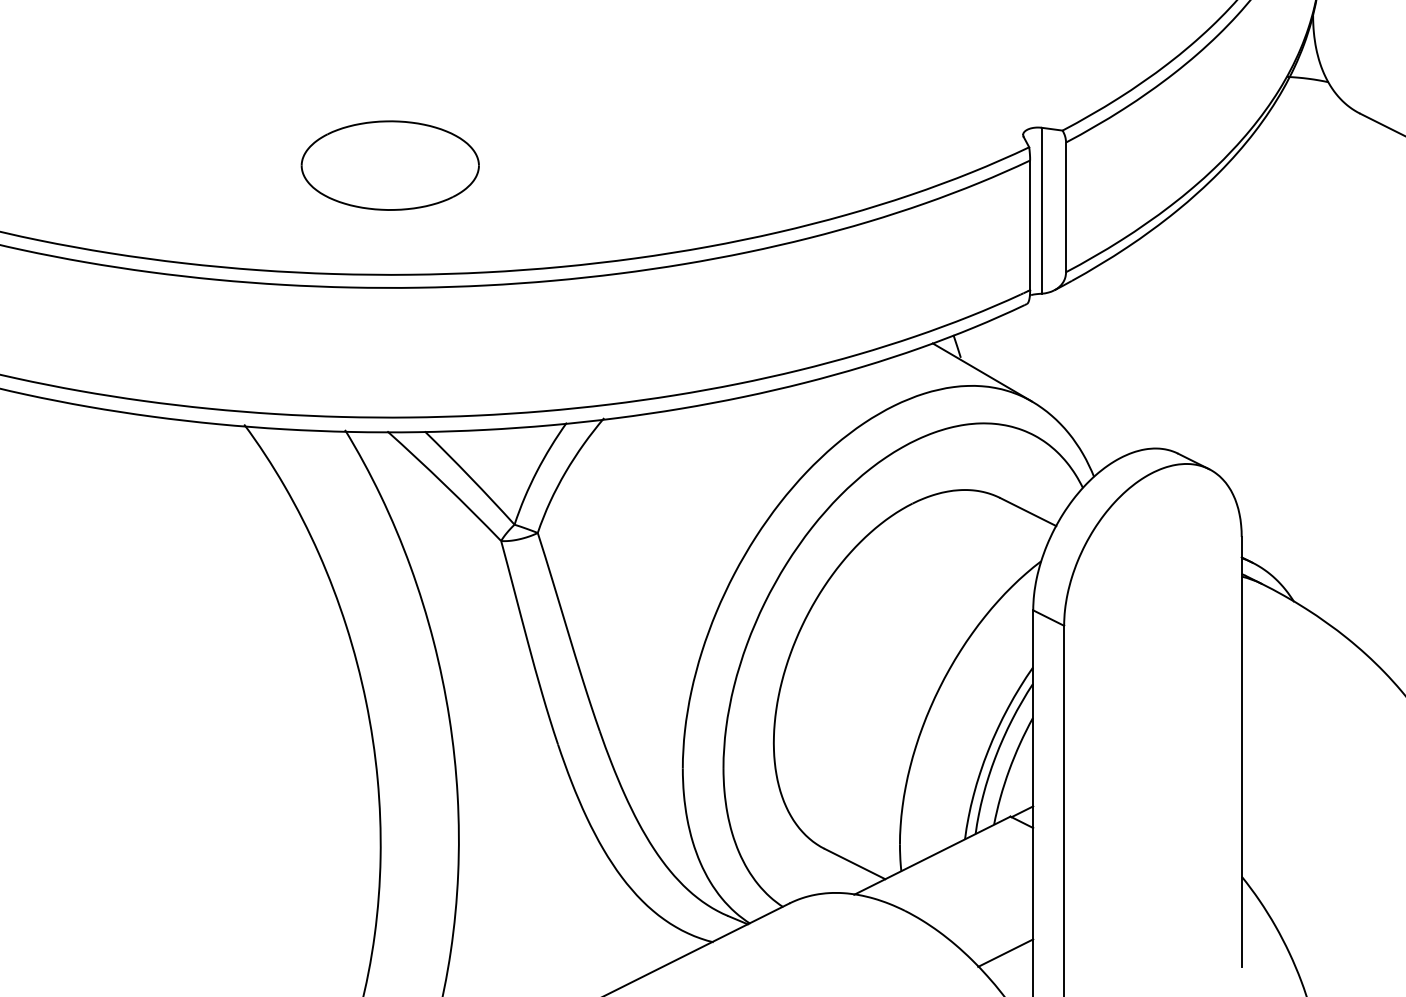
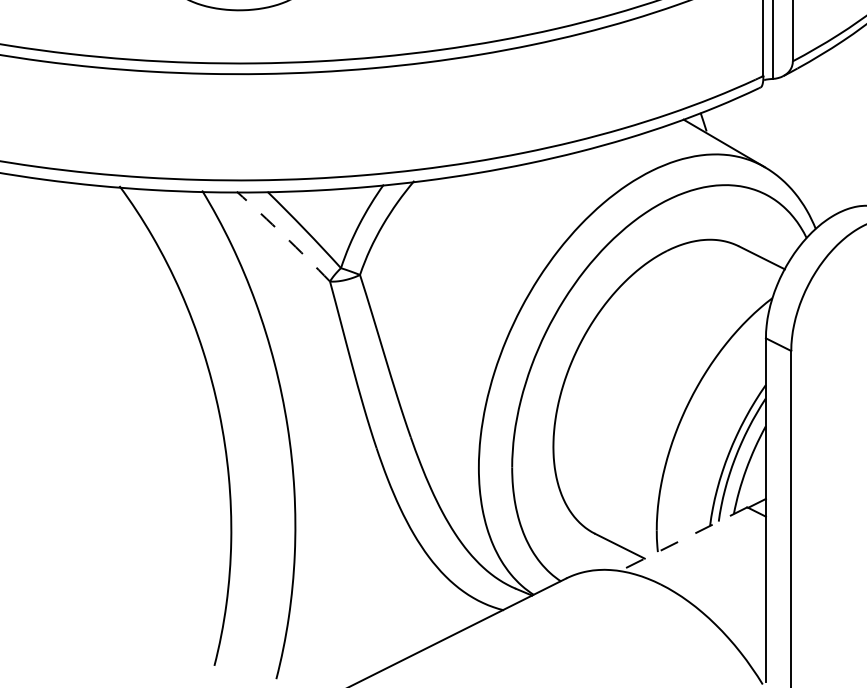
arc: (445, 485) -> (284, 236), solid -> dashed
line: (931, 855) -> (682, 539), solid -> dashed
line: (1005, 952) -> (743, 618), removed

